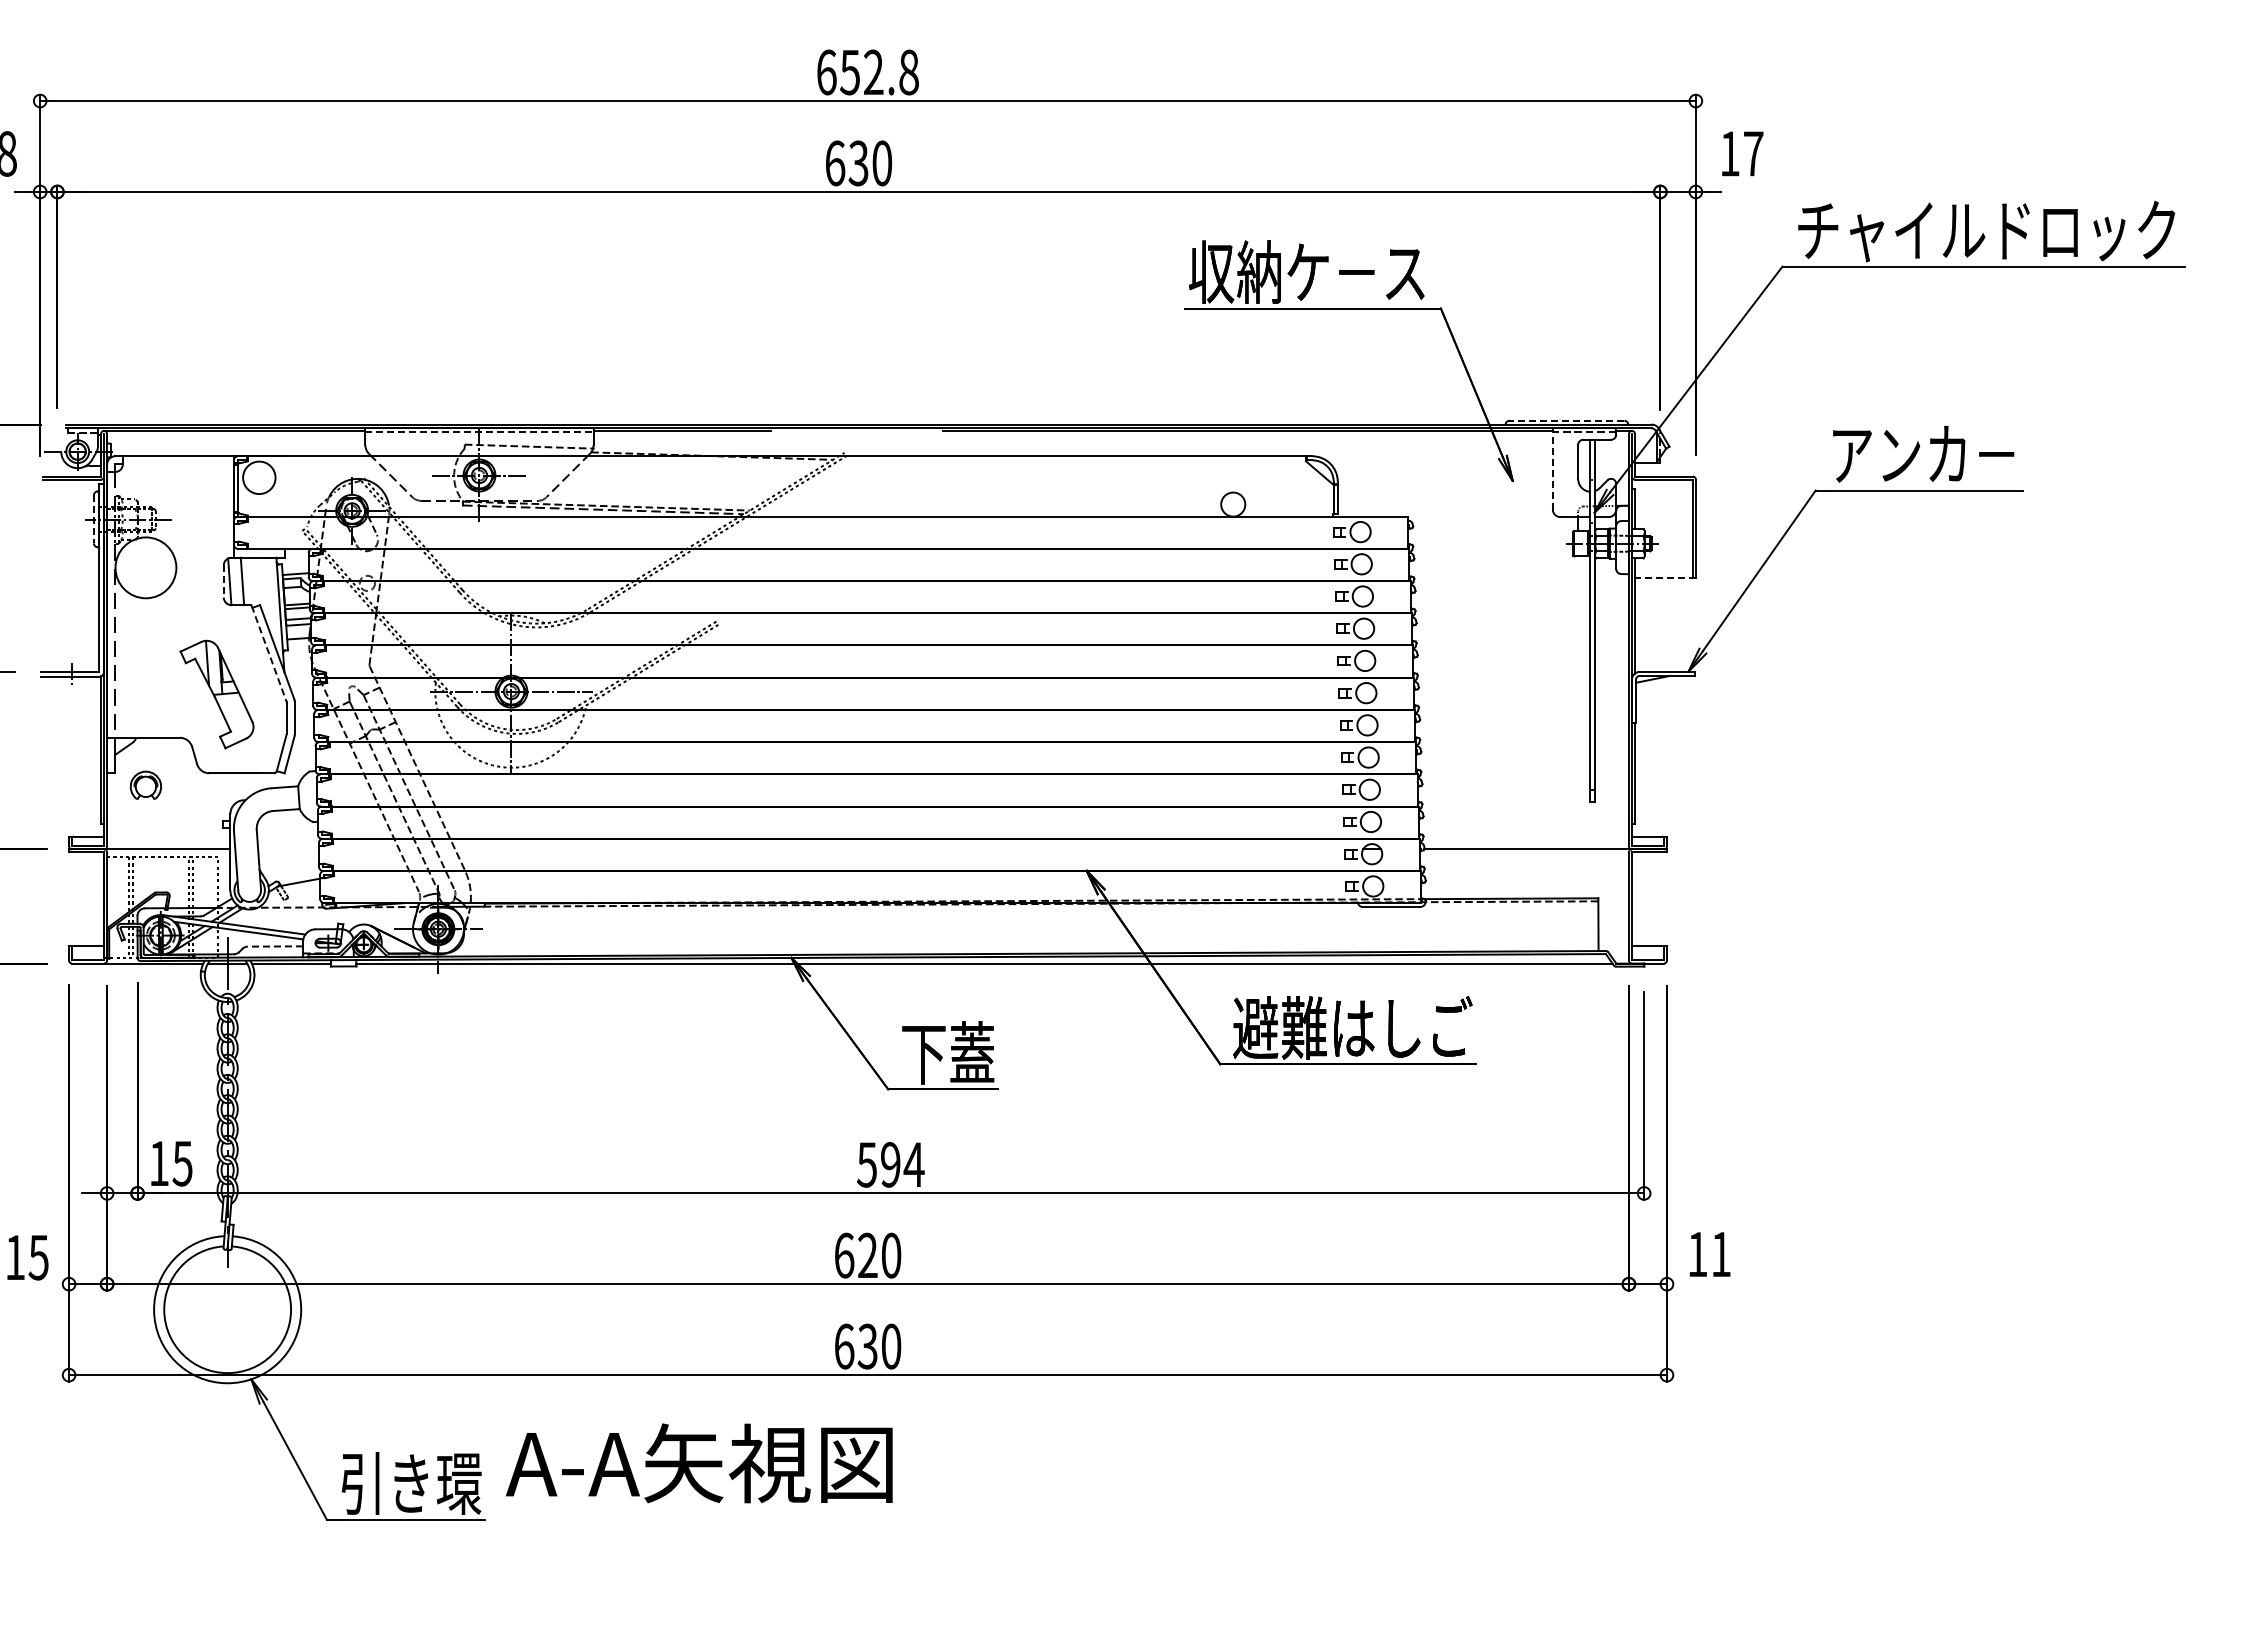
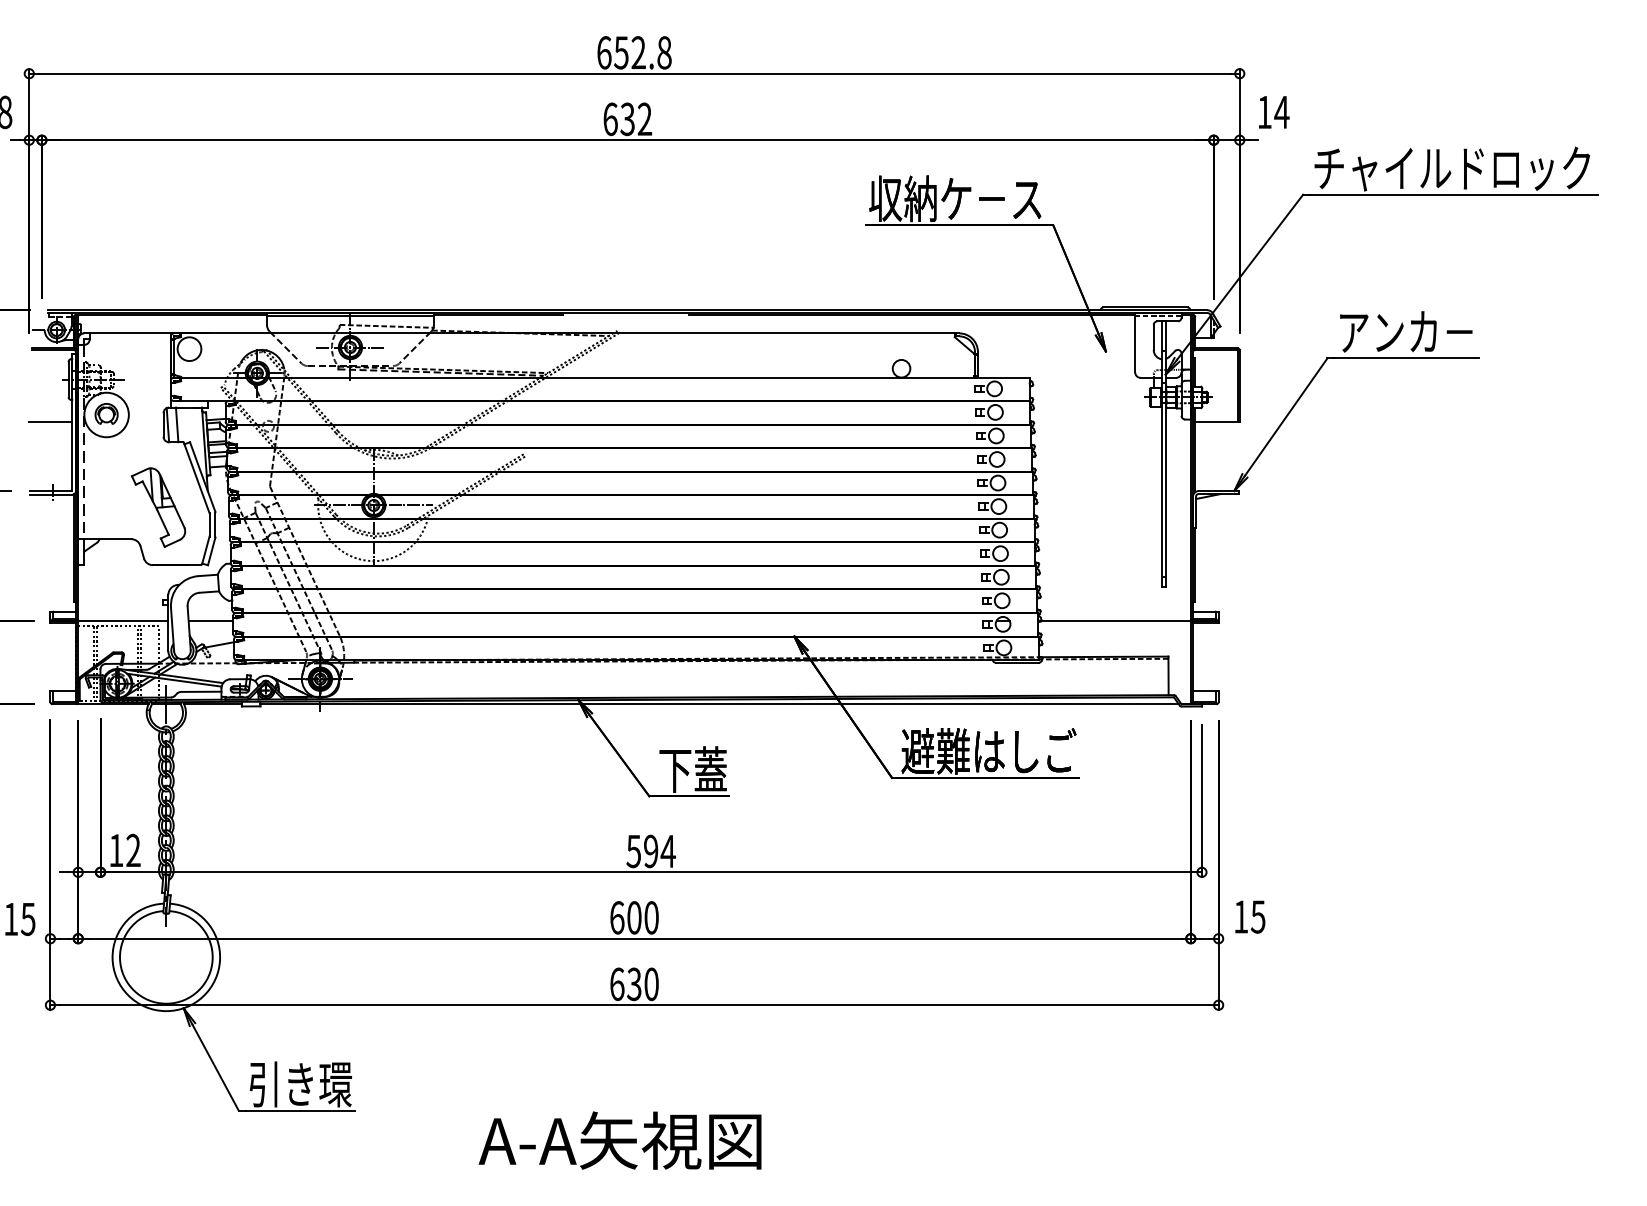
text: (1753, 153) -> (1281, 112), 17 -> 14
text: (882, 163) -> (645, 119), 630 -> 632
line: (1566, 420) -> (1145, 307), dashed -> solid
line: (479, 432) -> (350, 316), dashed -> solid
line: (1552, 468) -> (1134, 342), dashed -> solid
line: (93, 519) -> (68, 379), dashed -> solid
line: (69, 578) -> (50, 422), added
line: (1664, 578) -> (1216, 422), dashed -> solid
line: (223, 581) -> (163, 424), dashed -> solid
line: (269, 654) -> (196, 478), dashed -> solid
part: (145, 784) -> (106, 413), moved
line: (288, 849) -> (210, 620), added
line: (275, 946) -> (201, 691), dashed -> solid
text: (182, 1163) -> (133, 850), 15 -> 12
text: (1720, 1254) -> (1257, 917), 11 -> 15
text: (867, 1255) -> (634, 917), 620 -> 600
text: (699, 1463) -> (620, 1140), moved

